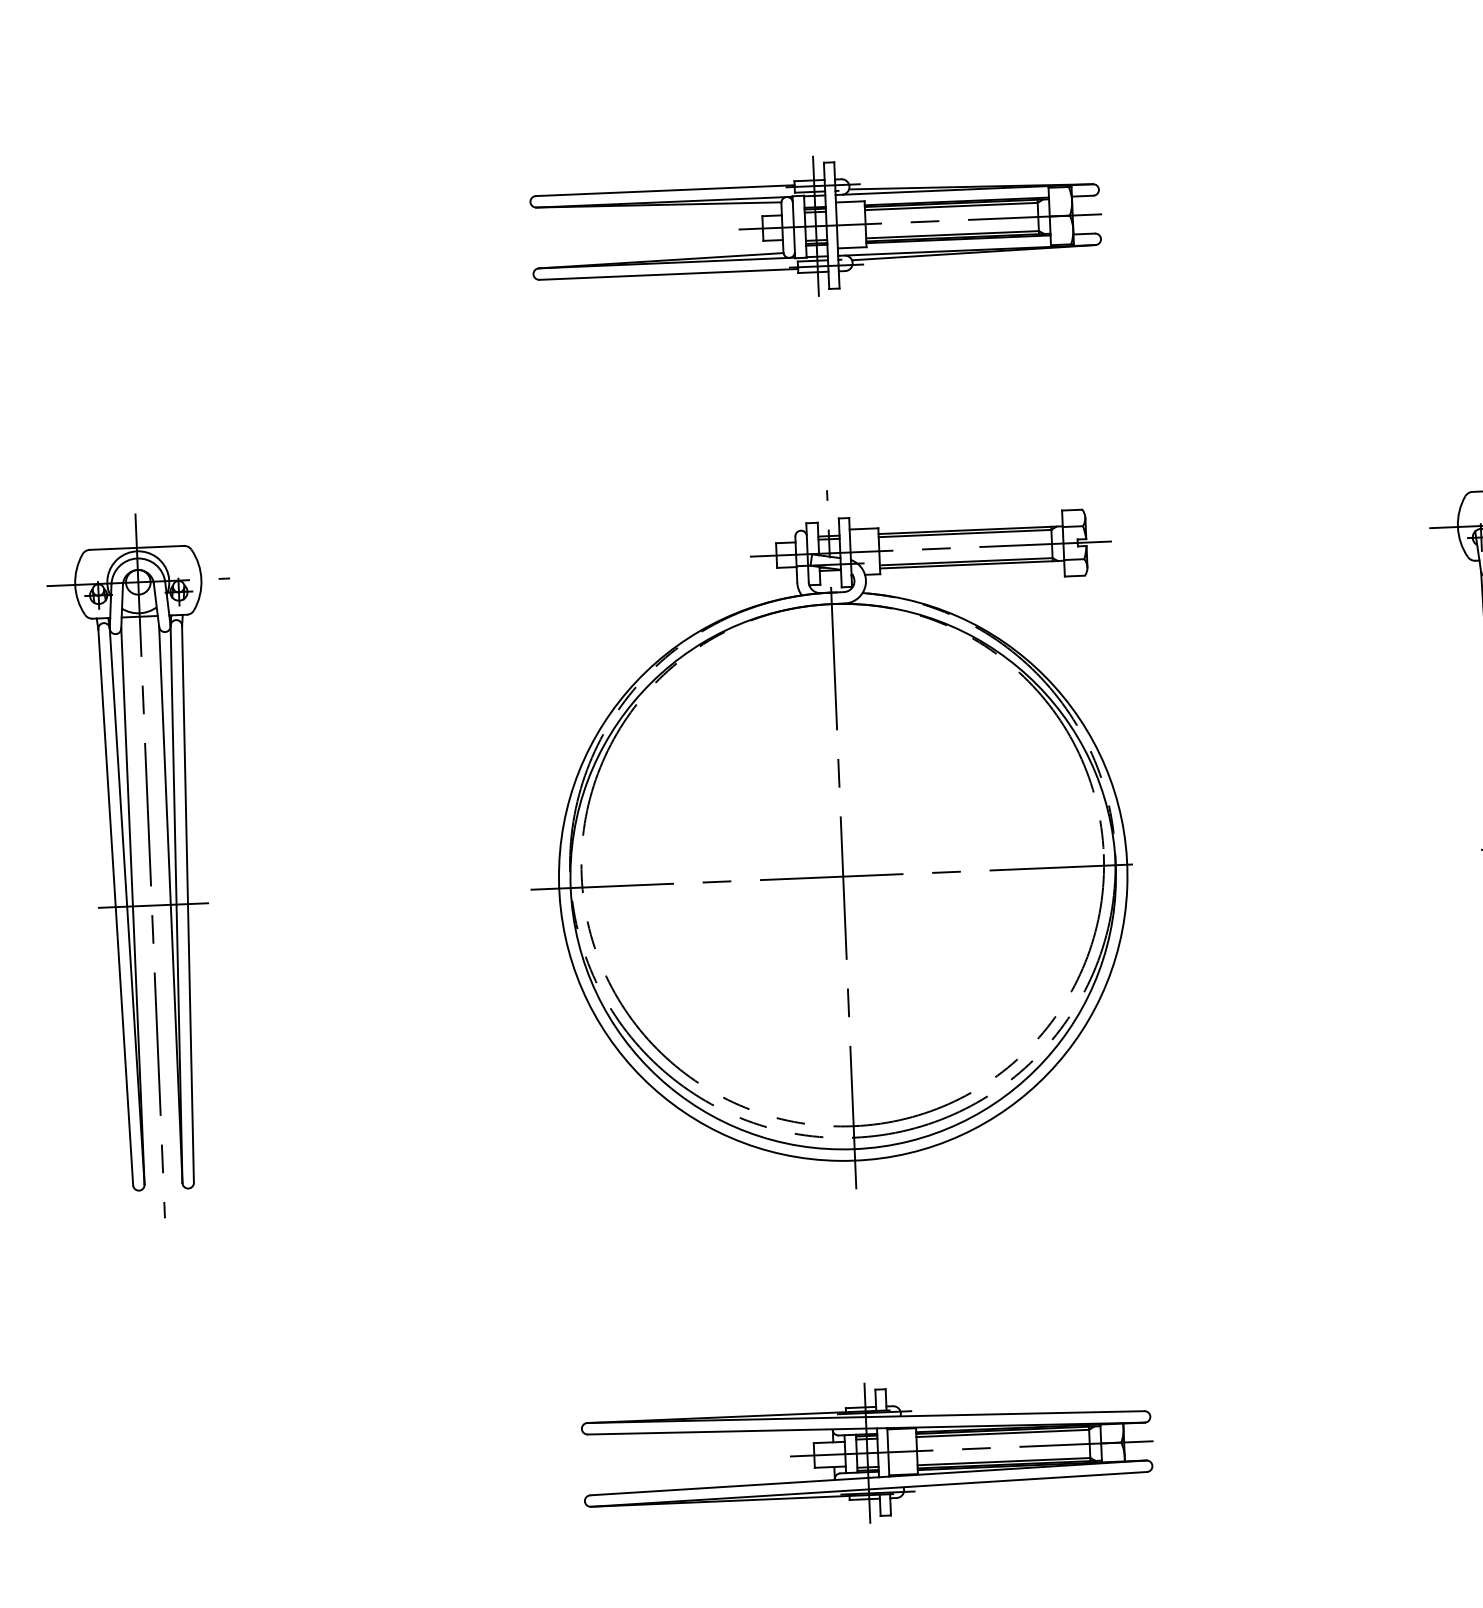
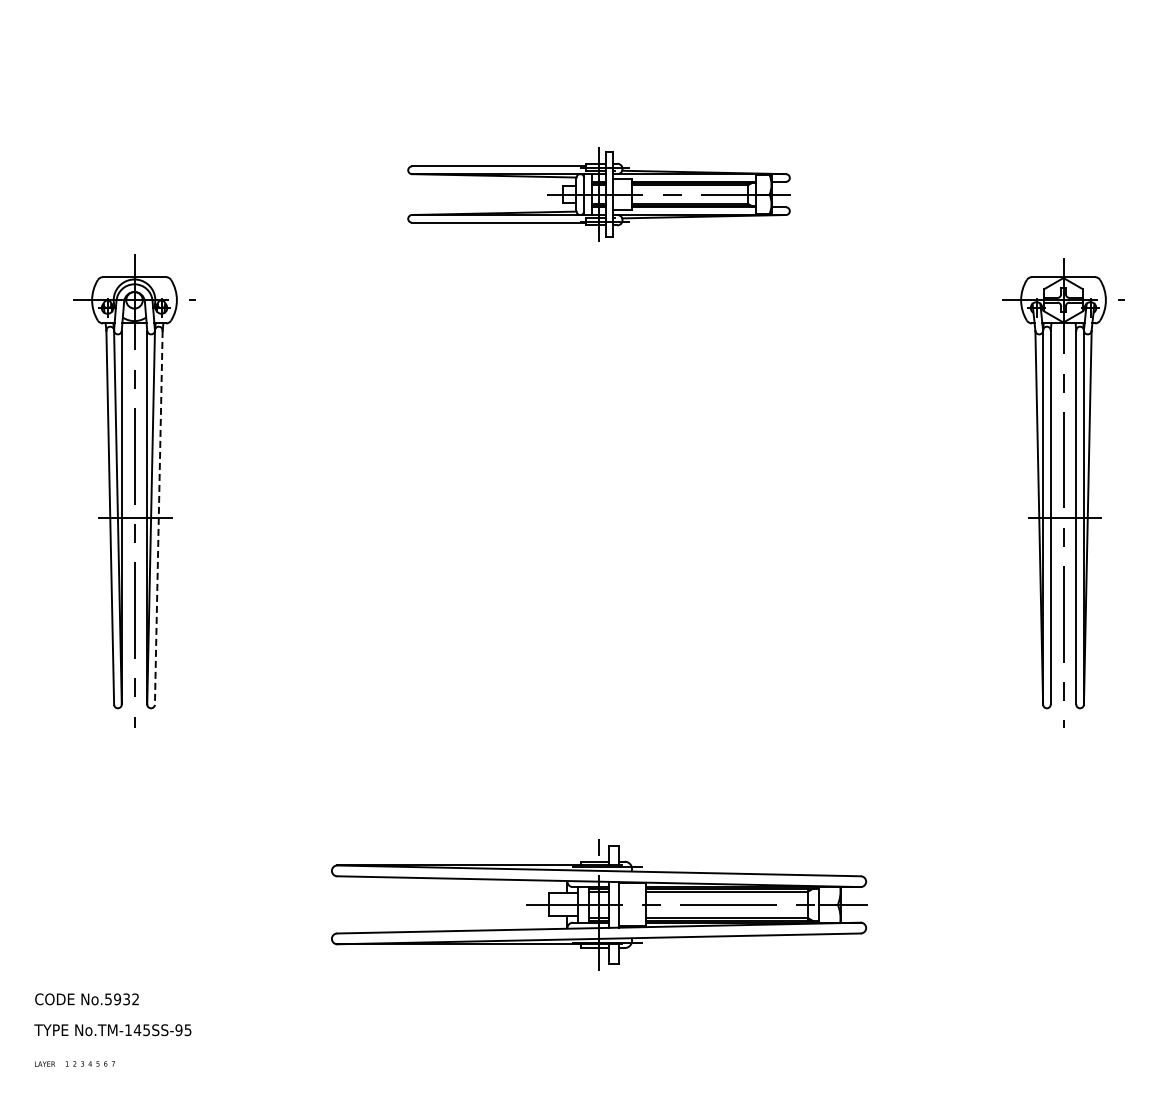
part: (815, 226) -> (598, 194), moved
part: (830, 839) -> (591, 492), removed
line: (187, 905) -> (158, 518), solid -> dashed
part: (866, 1452) -> (598, 904), size x1.4

